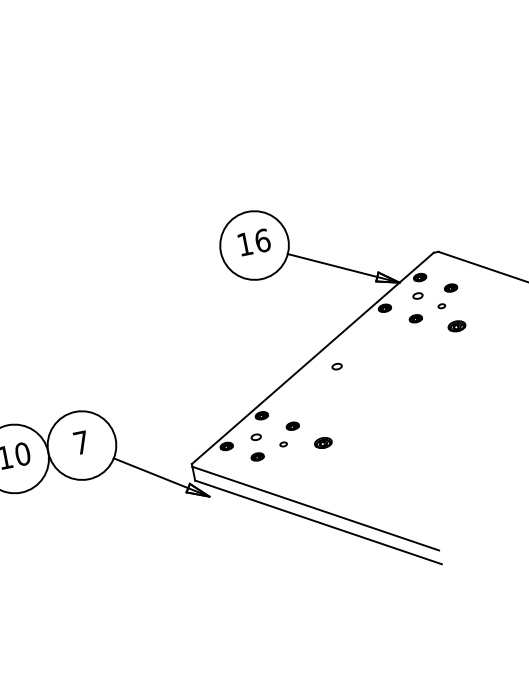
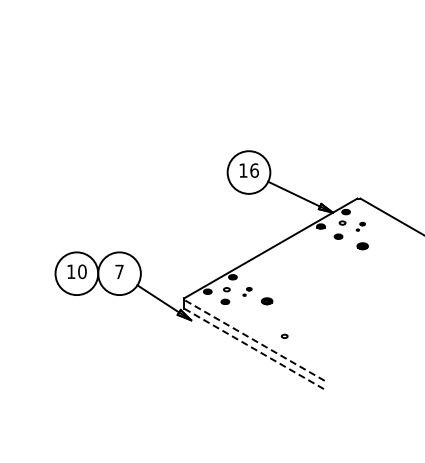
part: (447, 295) -> (360, 226), size x0.6
part: (336, 365) -> (284, 335), moved
part: (289, 433) -> (247, 291), size x0.6
line: (315, 508) -> (254, 340), solid -> dashed
line: (318, 522) -> (254, 349), solid -> dashed

